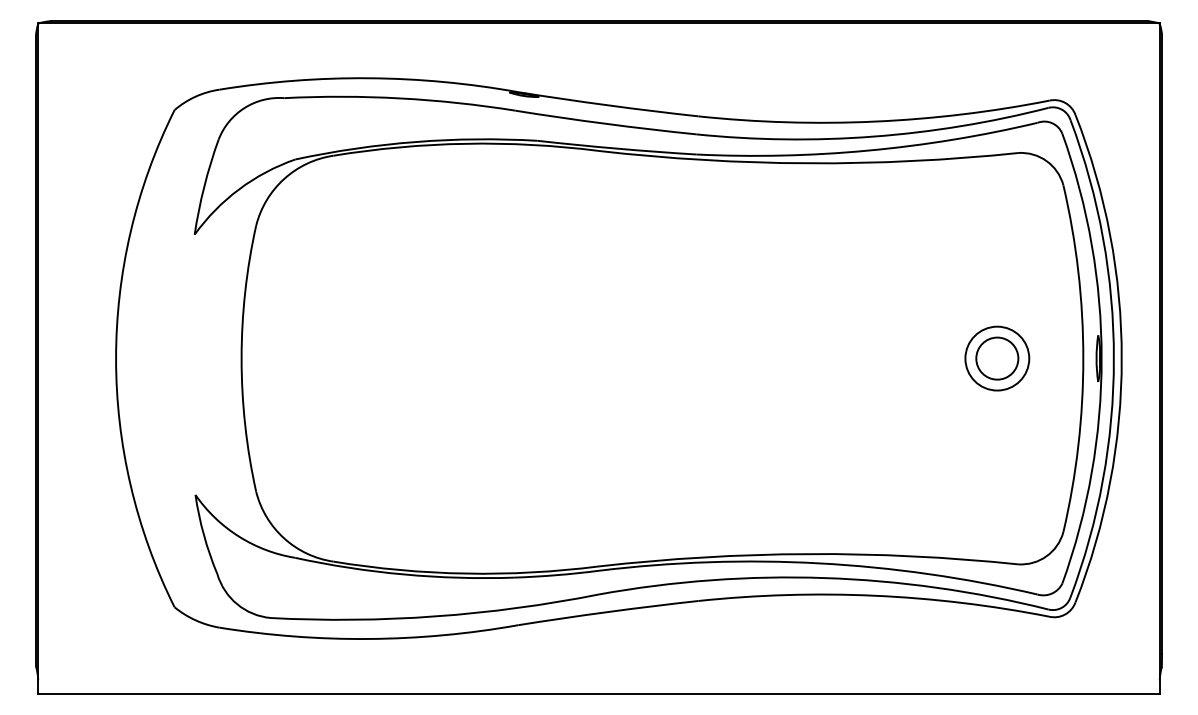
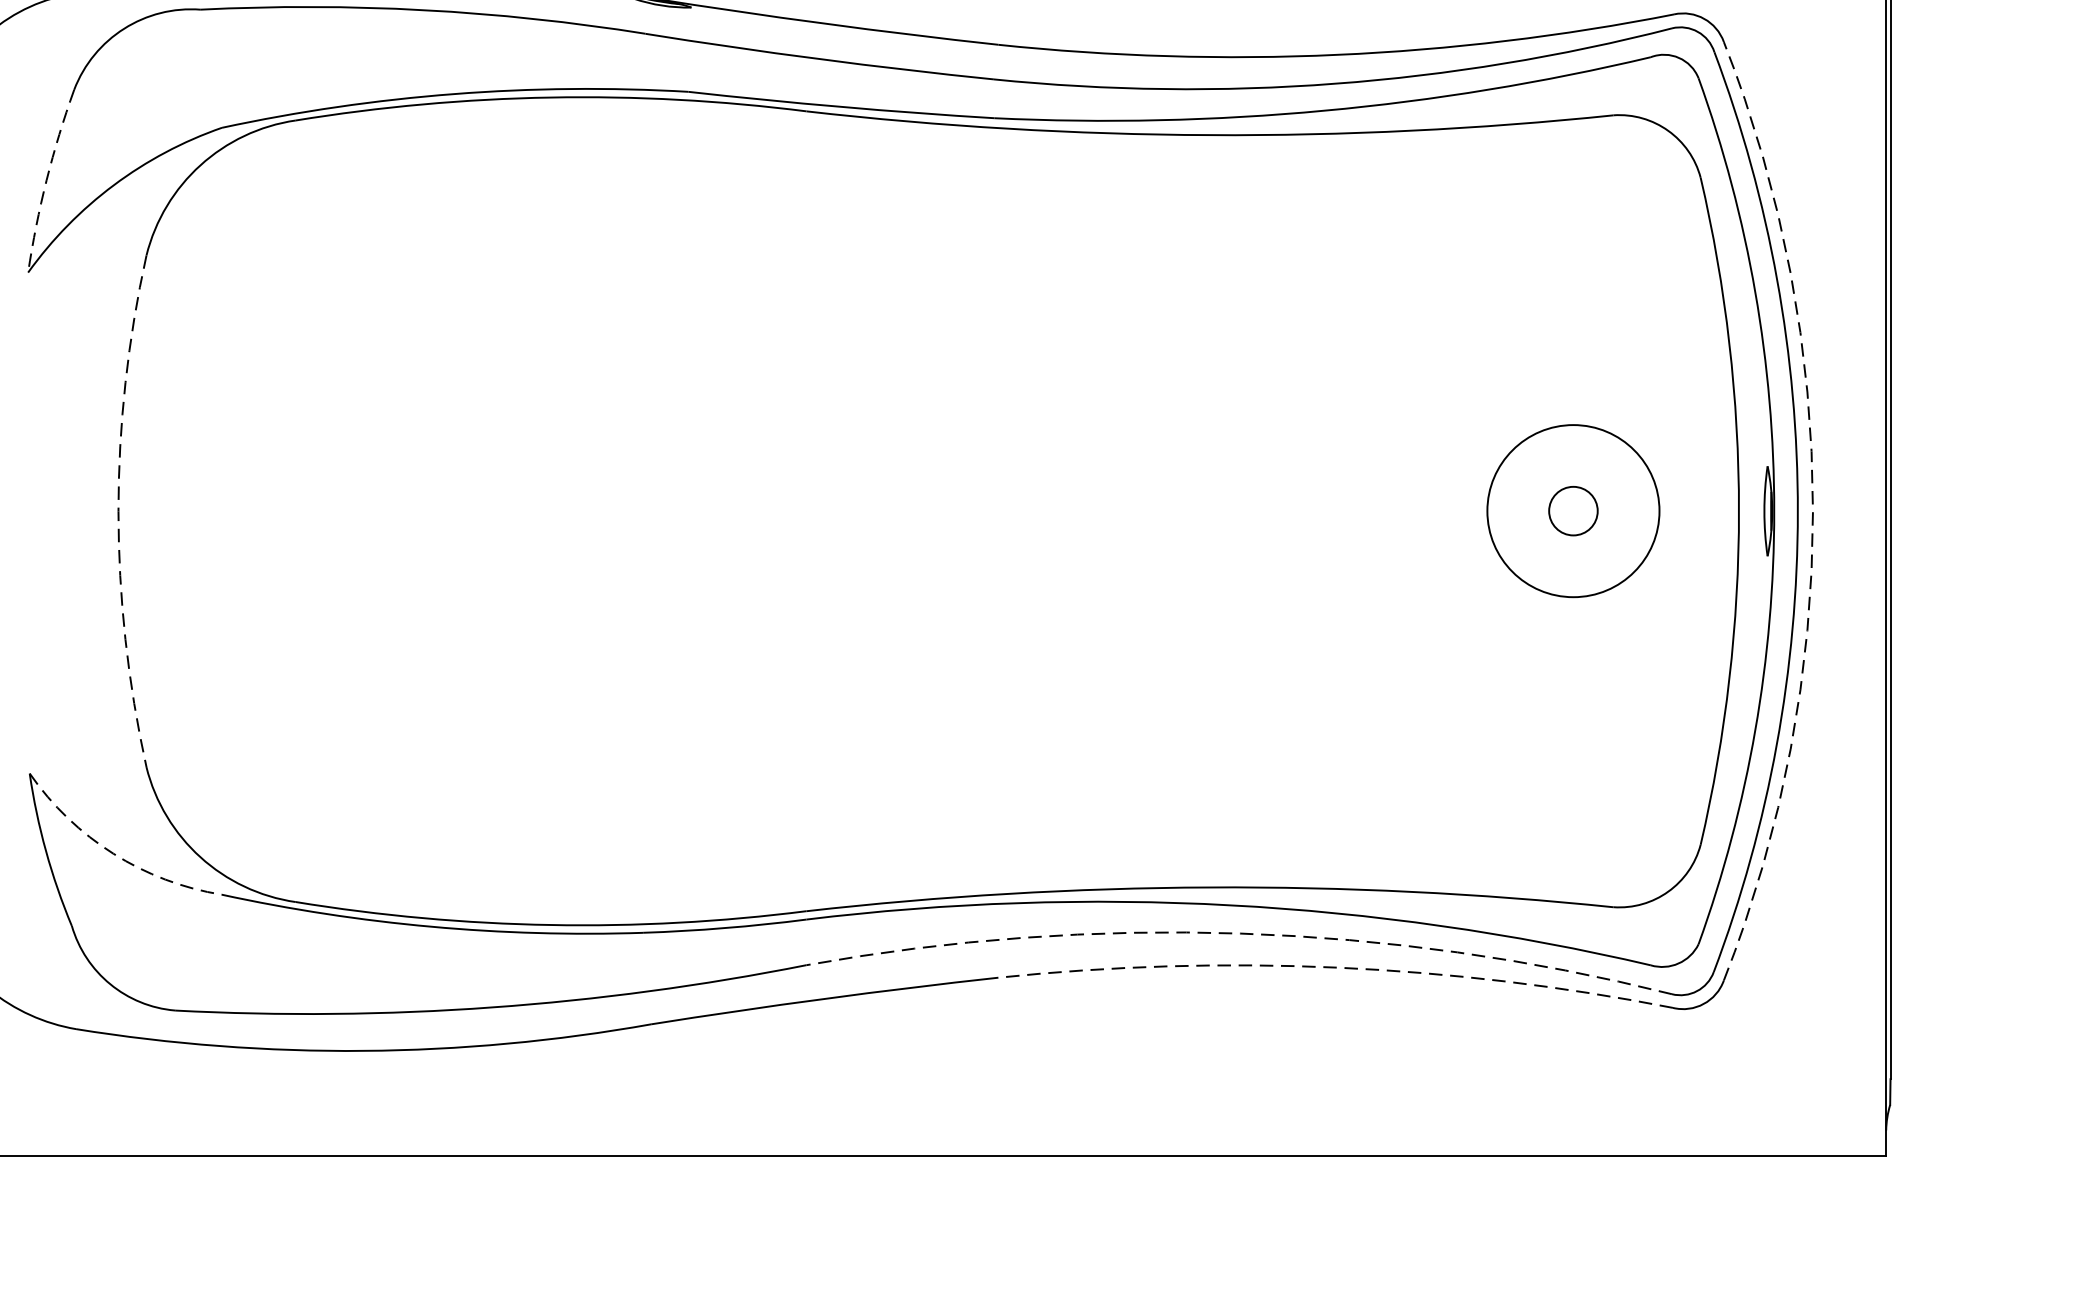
arc: (204, 186) -> (47, 179), solid -> dashed
arc: (241, 358) -> (118, 510), solid -> dashed
circle: (997, 358) -> (1573, 510), size x0.6
circle: (997, 358) -> (1573, 510), size x1.4
arc: (1121, 358) -> (1812, 510), solid -> dashed
arc: (238, 536) -> (112, 853), solid -> dashed
arc: (824, 578) -> (1240, 934), solid -> dashed
arc: (874, 595) -> (1336, 967), solid -> dashed

